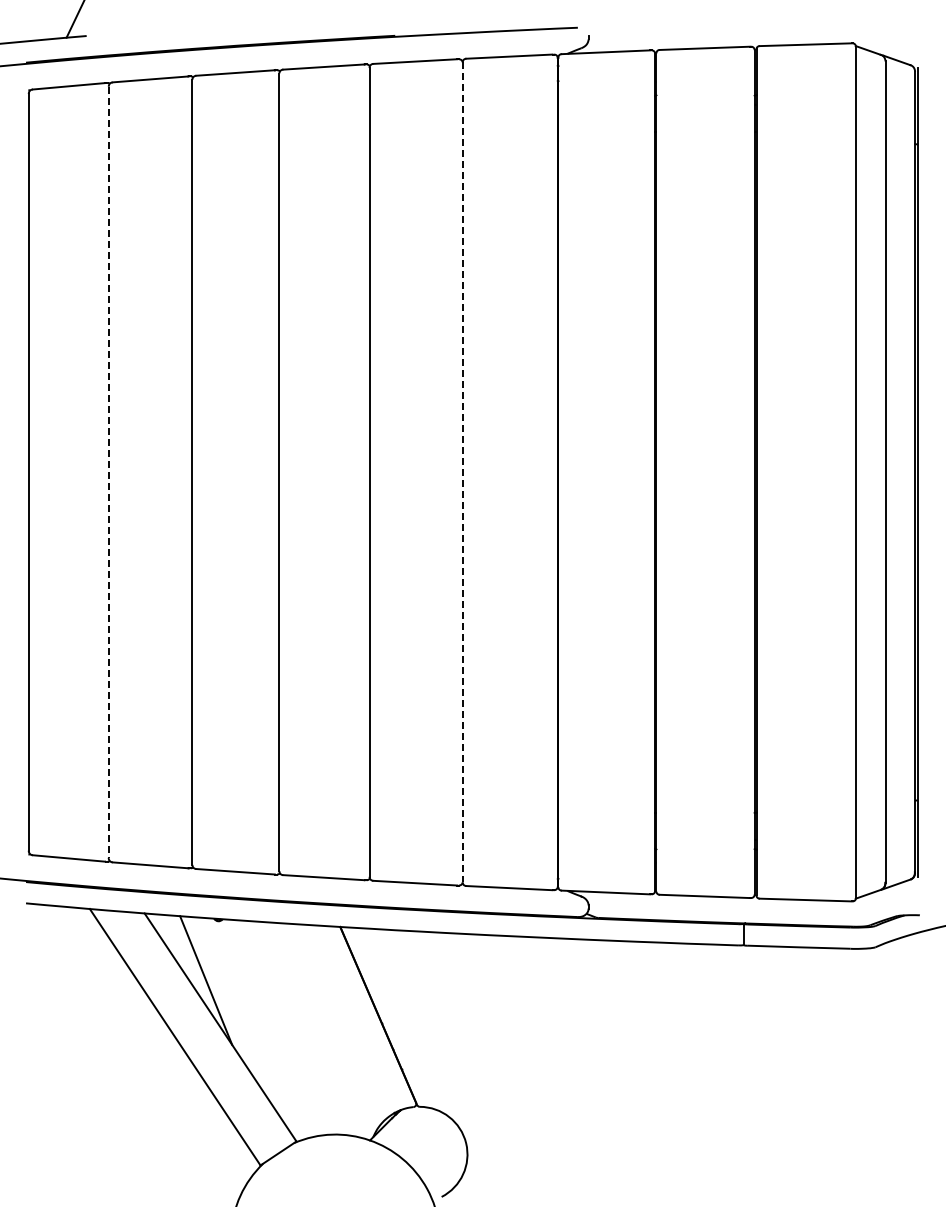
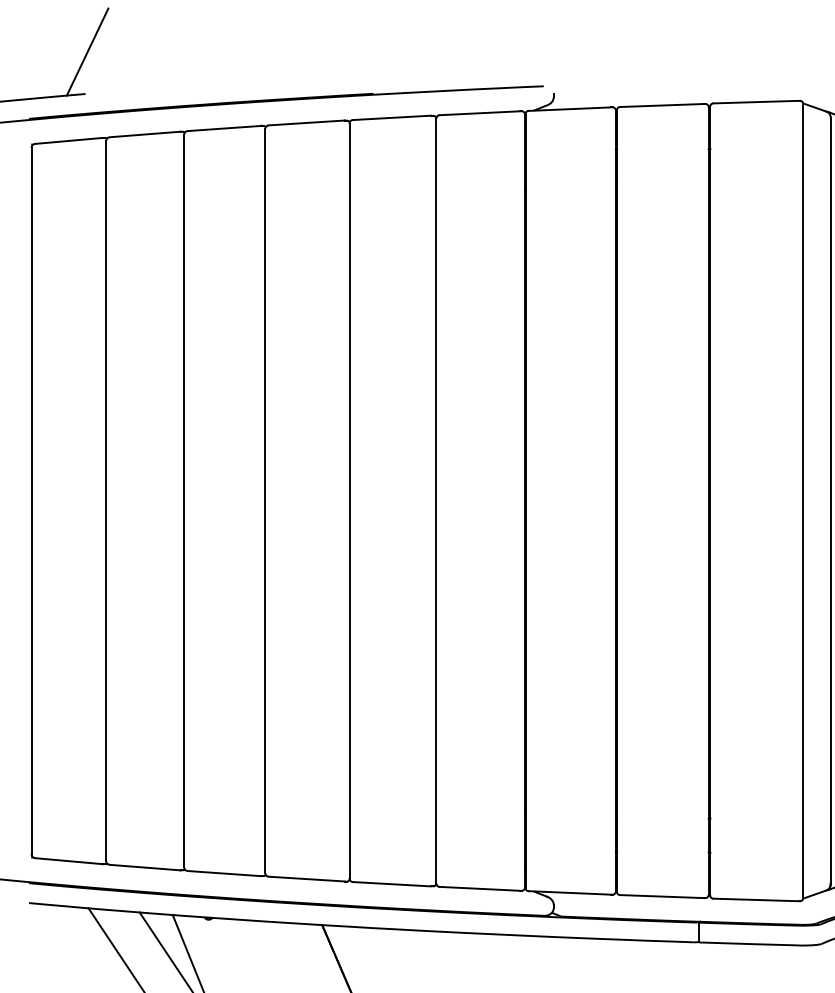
line: (108, 472) -> (105, 501), dashed -> solid
line: (462, 472) -> (436, 501), dashed -> solid

